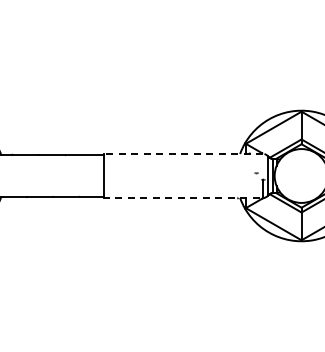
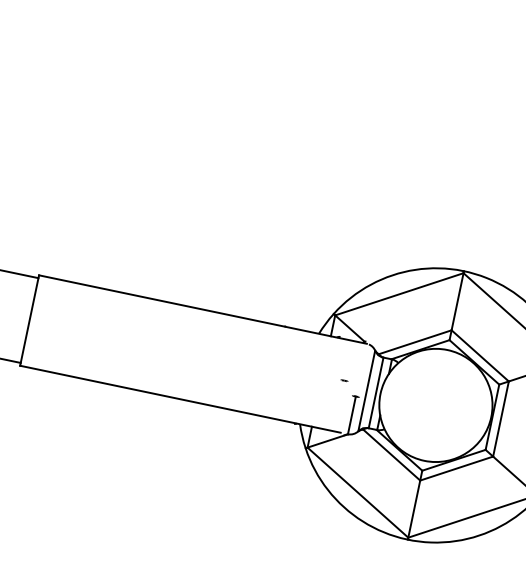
line: (183, 154) -> (202, 310), dashed -> solid
line: (181, 197) -> (179, 398), dashed -> solid

